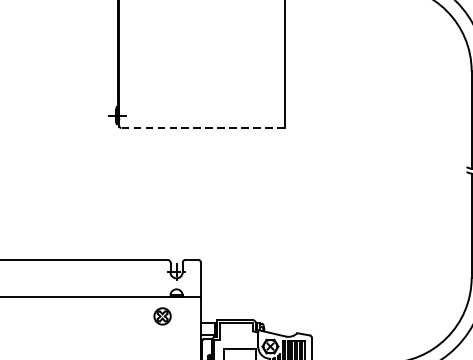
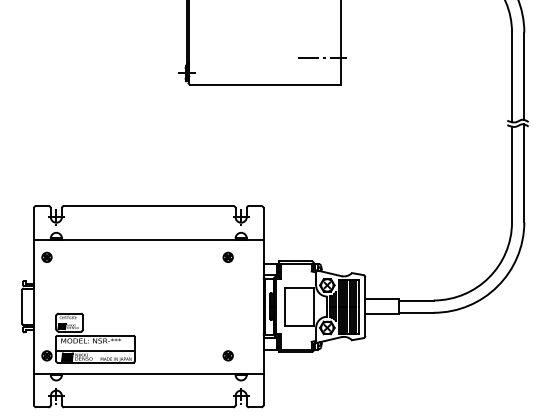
line: (264, 98) -> (321, 57), added
line: (203, 127) -> (265, 84), dashed -> solid
part: (161, 315) -> (227, 256), size x0.62

